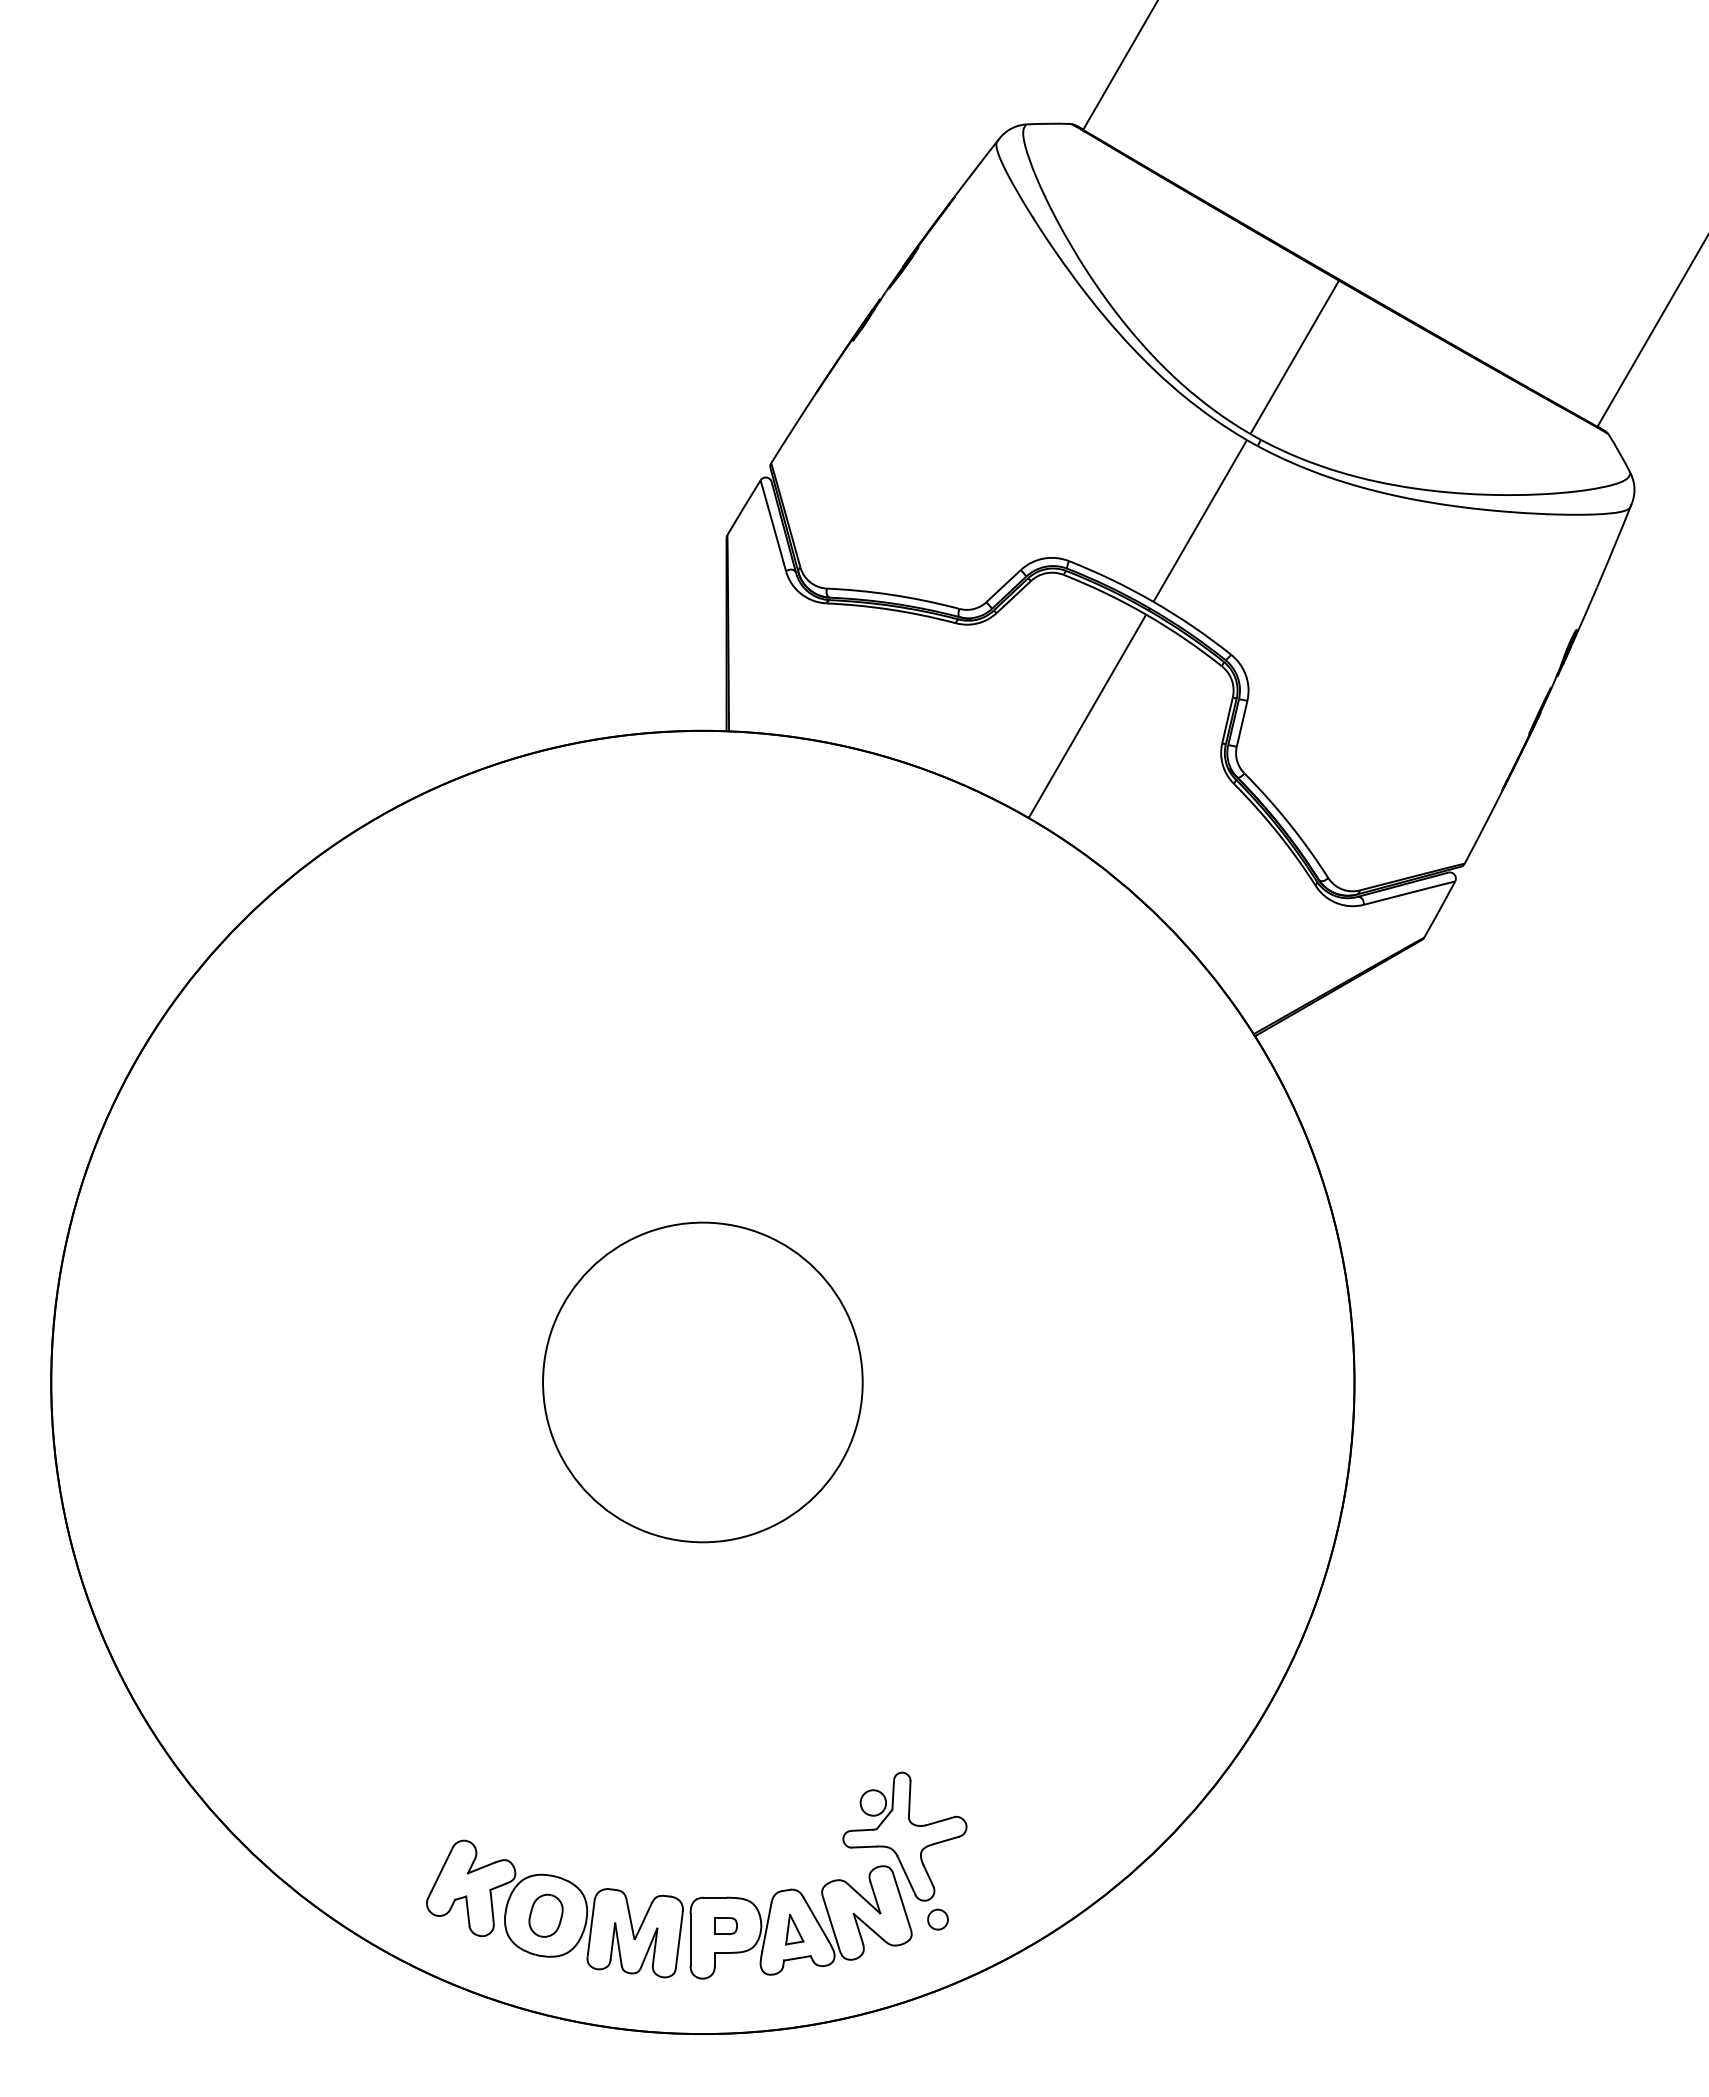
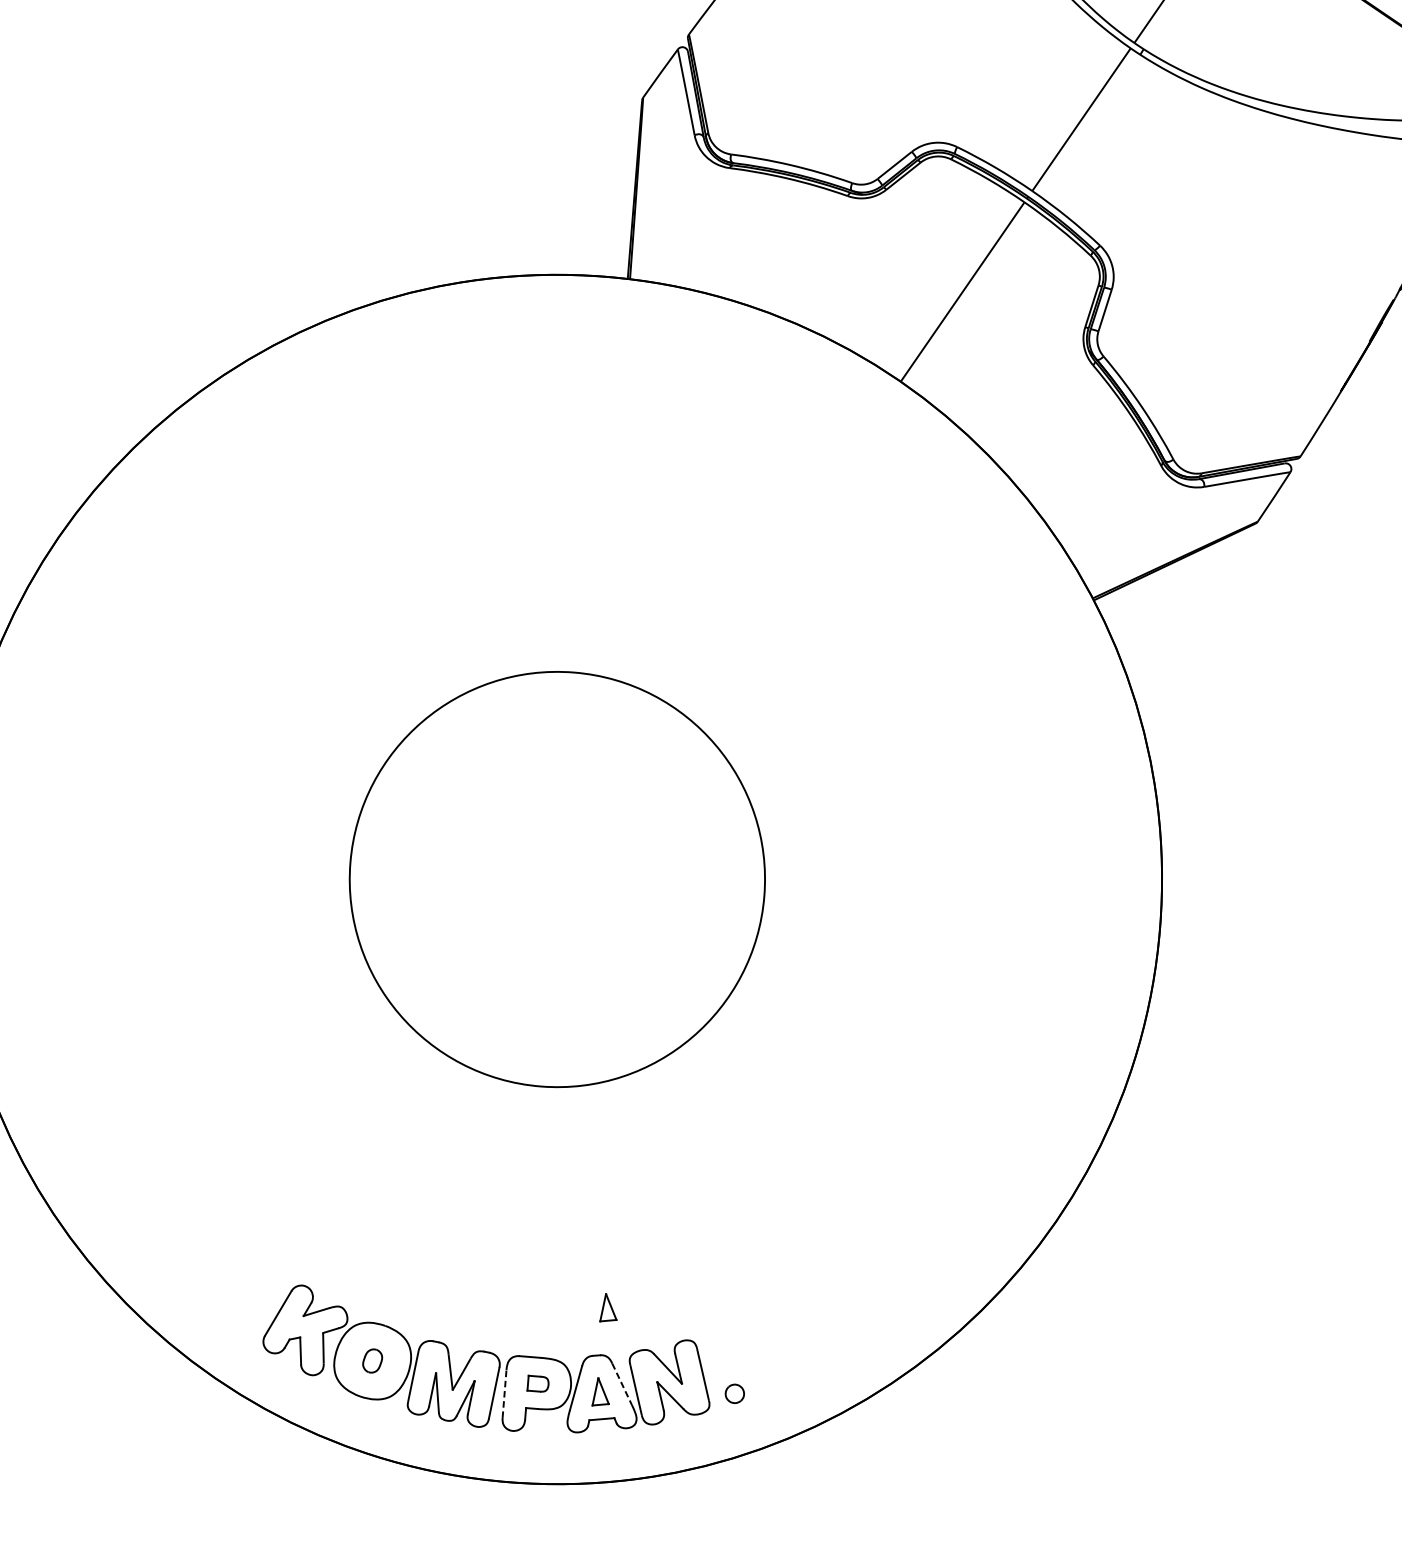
circle: (702, 1382) -> (557, 879), size x1.4
part: (904, 1836) -> (710, 1314), removed
part: (795, 1838) -> (609, 1308), added
part: (545, 1915) -> (372, 1360), size x0.6
line: (815, 1919) -> (621, 1384), solid -> dashed
line: (690, 1939) -> (504, 1393), solid -> dashed

